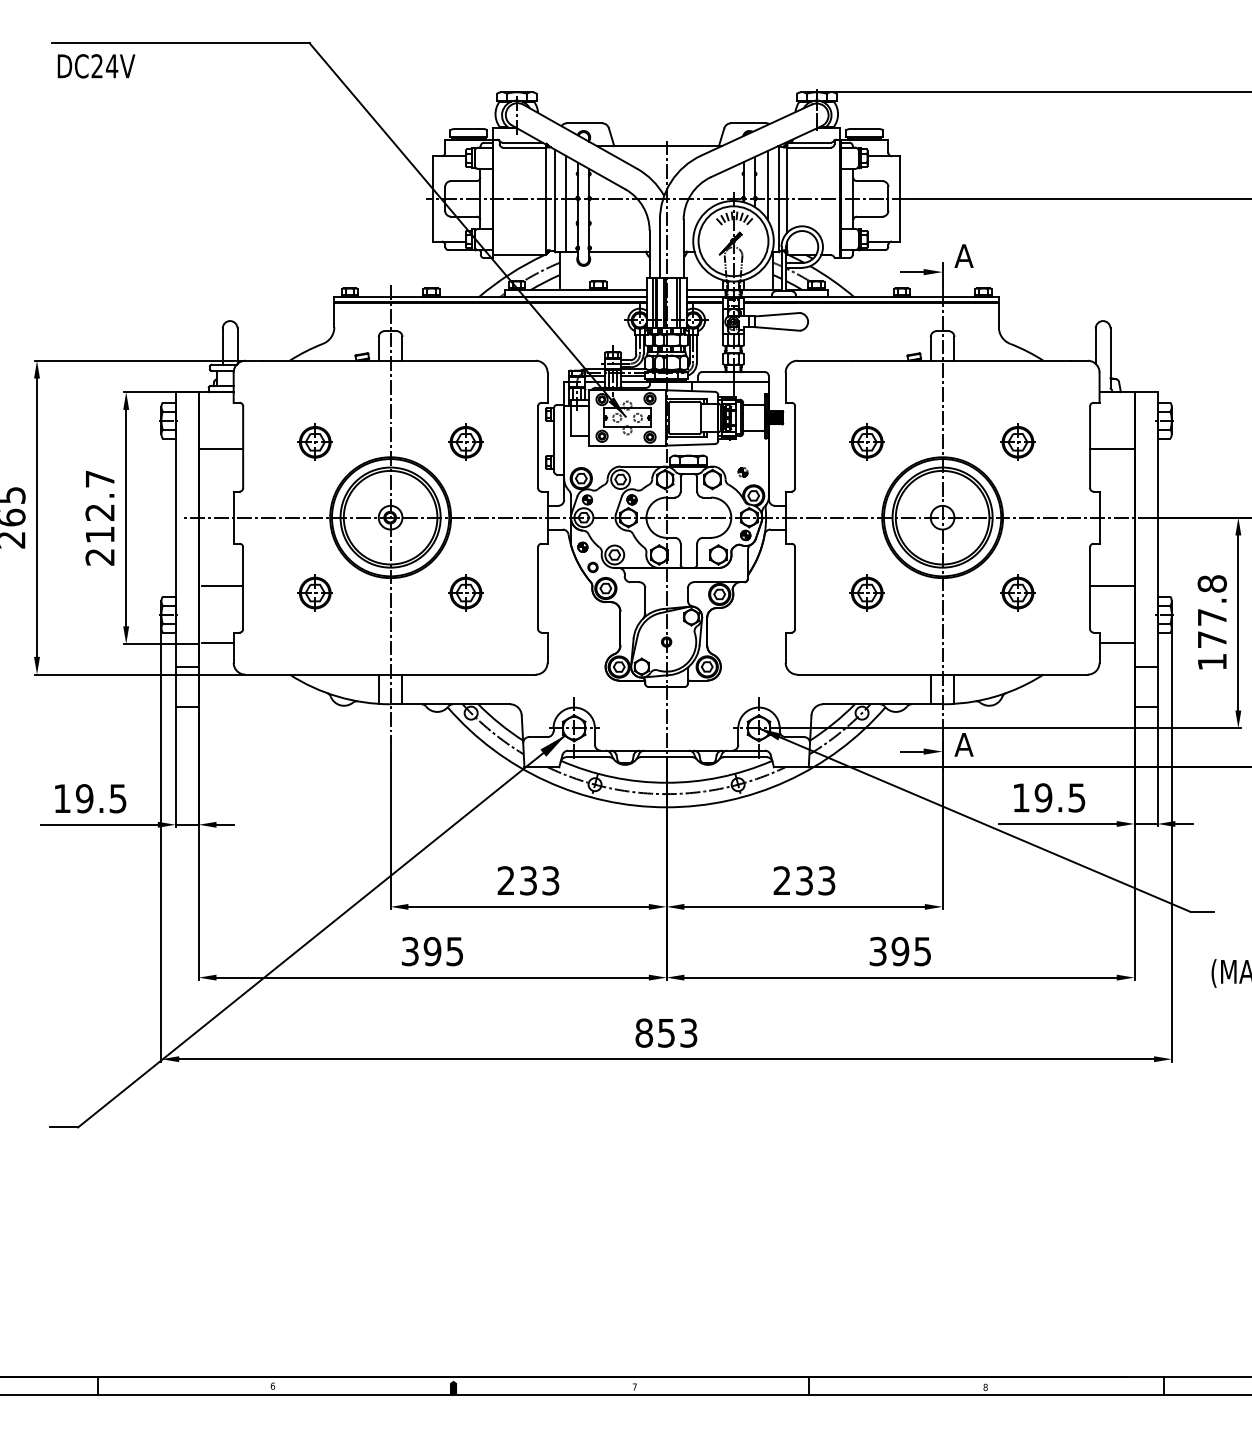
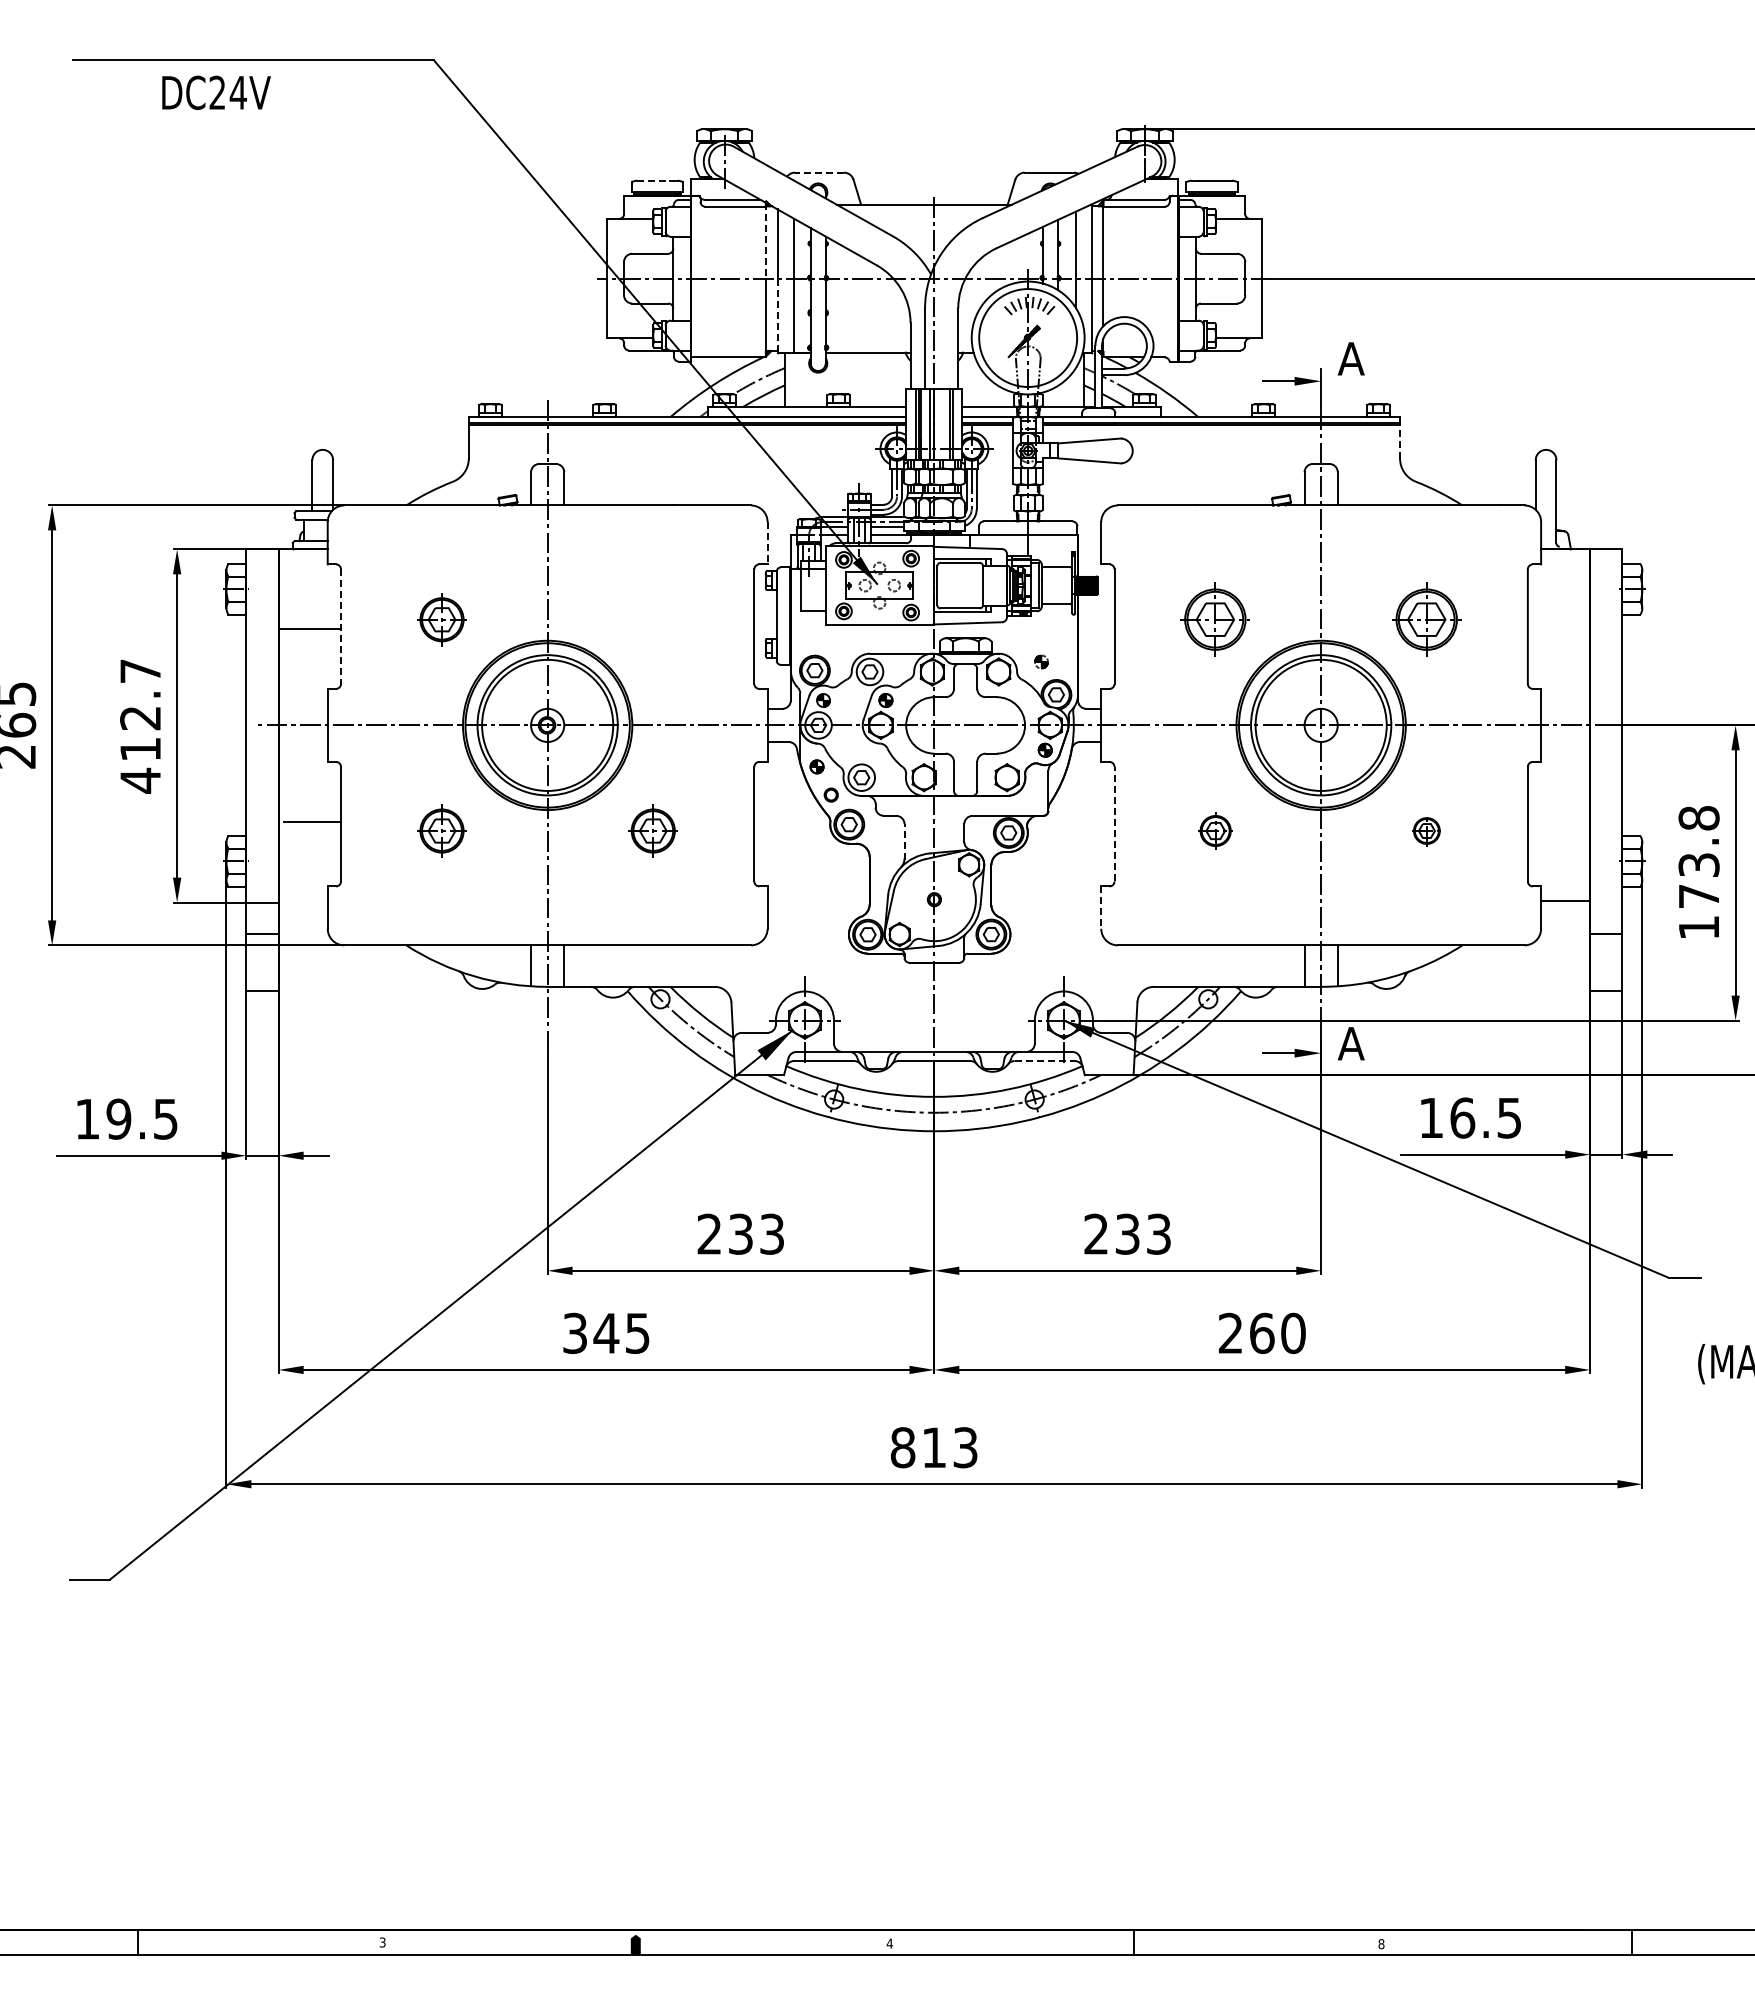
text: (96, 66) -> (216, 92), moved
line: (584, 123) -> (819, 172), solid -> dashed
line: (466, 128) -> (653, 180), solid -> dashed
line: (546, 171) -> (766, 240), solid -> dashed
line: (554, 225) -> (777, 315), solid -> dashed
line: (999, 315) -> (1400, 441), solid -> dashed
line: (547, 387) -> (767, 543), solid -> dashed
part: (465, 442) -> (652, 619), removed
part: (867, 442) -> (1215, 619), size x1.4
part: (1017, 442) -> (1426, 619), size x1.4
line: (243, 447) -> (341, 627), solid -> dashed
line: (1111, 449) -> (1558, 629), removed
text: (100, 557) -> (140, 780), 212.7 -> 412.7
line: (1111, 586) -> (1558, 821), removed
line: (795, 587) -> (1114, 823), solid -> dashed
part: (867, 592) -> (1215, 830), size x0.7
part: (1017, 592) -> (1426, 830), size x0.6
line: (645, 600) -> (904, 841), solid -> dashed
text: (1211, 616) -> (1698, 864), 177.8 -> 173.8
line: (217, 643) -> (305, 901), removed
line: (785, 648) -> (1101, 908), solid -> dashed
line: (745, 757) -> (1045, 1061), solid -> dashed
text: (1043, 797) -> (1462, 1117), 19.5 -> 16.5
text: (432, 950) -> (606, 1332), 395 -> 345
text: (900, 951) -> (1262, 1333), 395 -> 260
text: (665, 1032) -> (933, 1447), 853 -> 813
text: (272, 1386) -> (382, 1942), 6 -> 3
text: (634, 1386) -> (889, 1943), 7 -> 4

